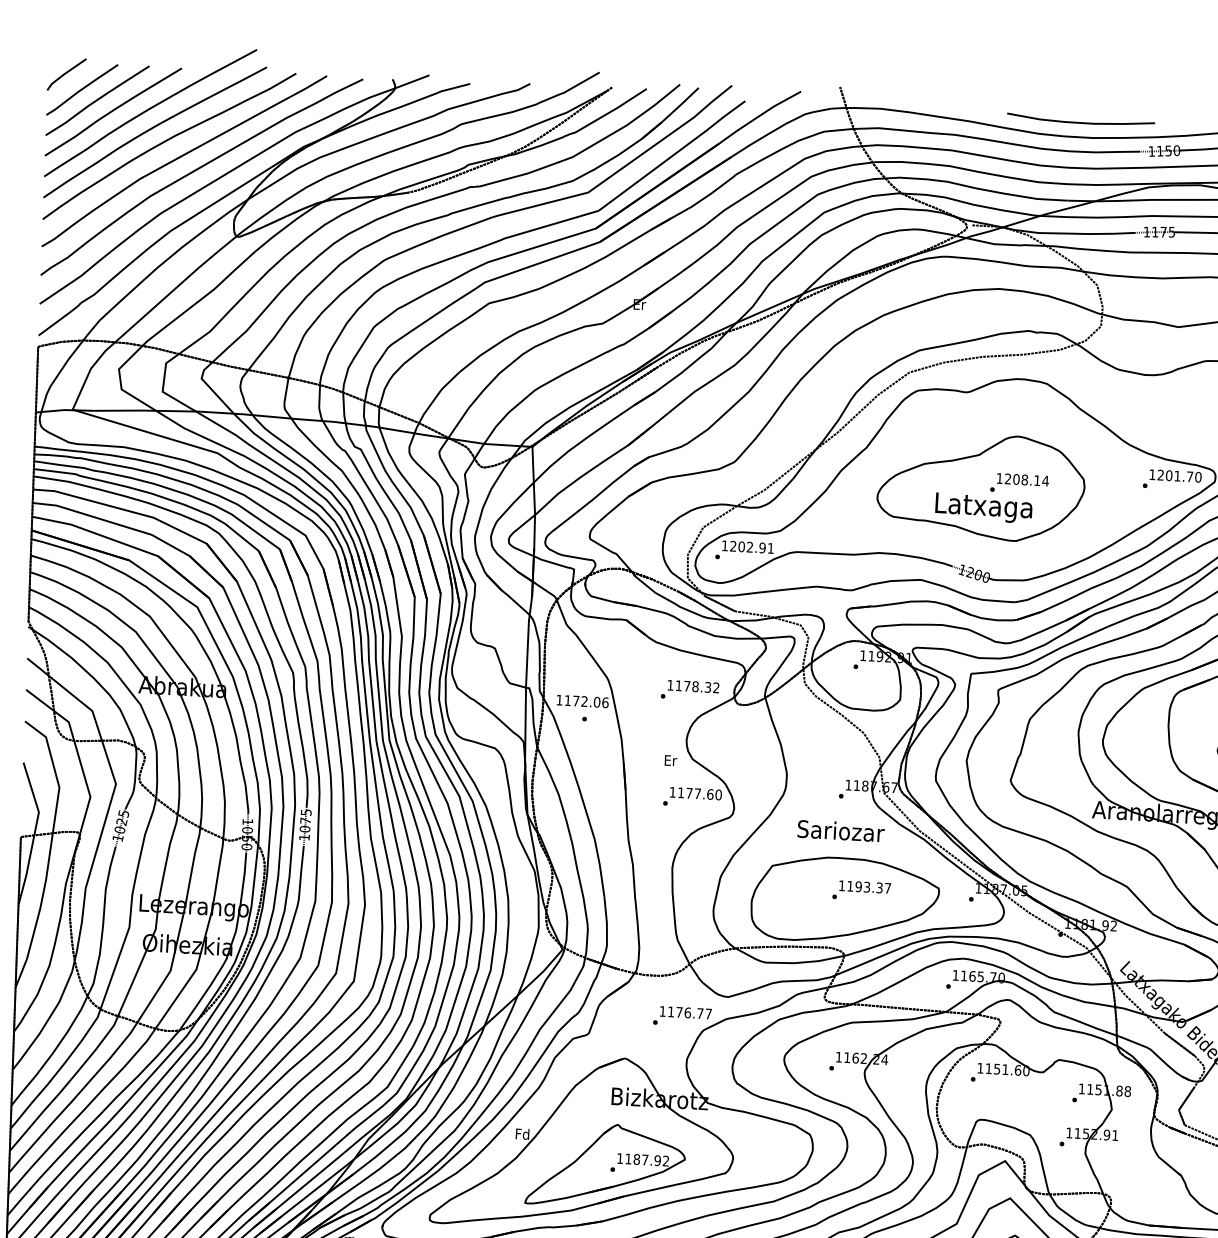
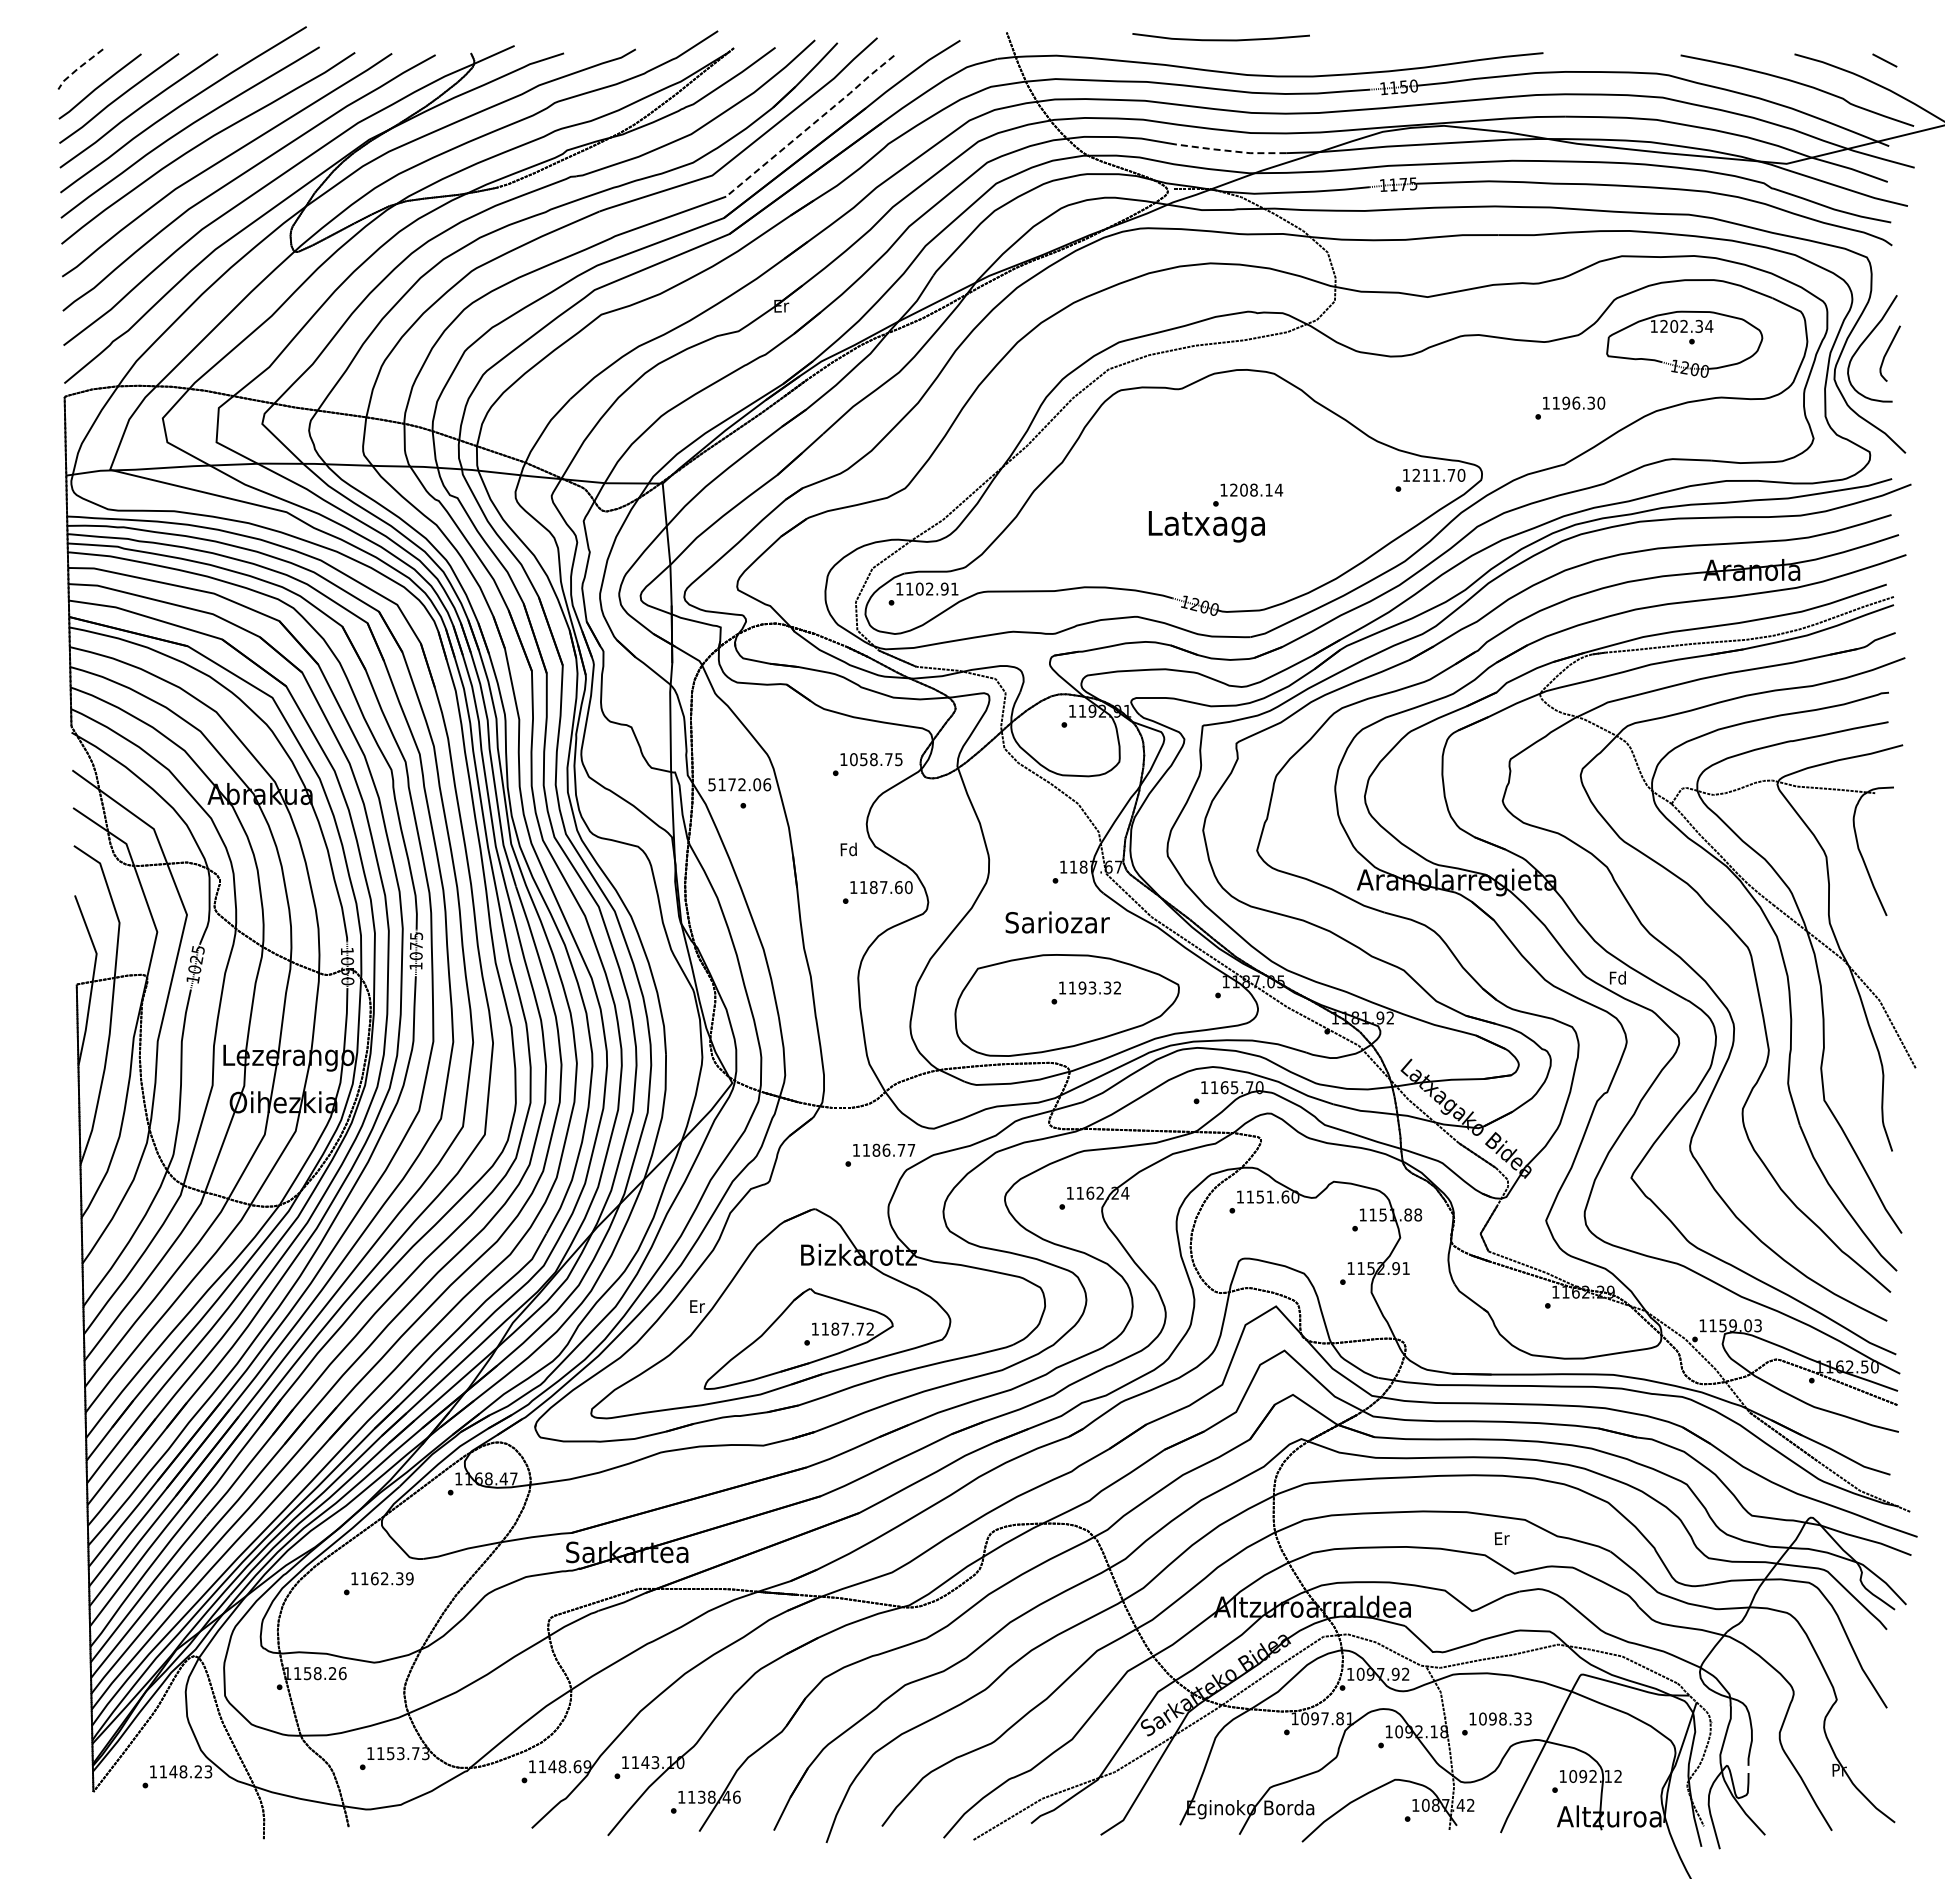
line: (65, 73) -> (78, 68), solid -> dashed
curve: (1080, 122) -> (1220, 39), moved
line: (673, 155) -> (811, 125), solid -> dashed
line: (1021, 196) -> (1231, 151), solid -> dashed
text: (1169, 474) -> (1426, 474), 1201.70 -> 1211.70
part: (981, 486) -> (1202, 500), removed
text: (733, 545) -> (909, 588), 1202.91 -> 1102.91
text: (697, 686) -> (876, 759), 1178.32 -> 1058.75
text: (559, 699) -> (711, 784), 1172.06 -> 5172.06
text: (670, 760) -> (848, 849), Er -> Fd
text: (689, 793) -> (873, 887), 1177.60 -> 1187.60
text: (887, 887) -> (1117, 987), 1193.37 -> 1193.32
text: (679, 1011) -> (876, 1149), 1176.77 -> 1186.77
text: (522, 1134) -> (696, 1306), Fd -> Er
text: (657, 1160) -> (860, 1328), 1187.92 -> 1187.72

